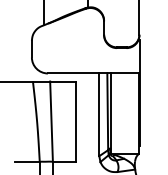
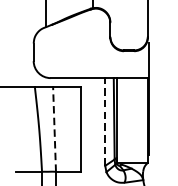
line: (99, 114) -> (105, 121), solid -> dashed
line: (51, 121) -> (54, 129), solid -> dashed

